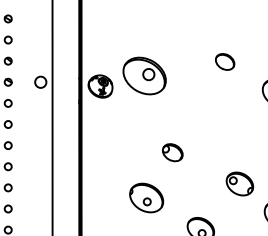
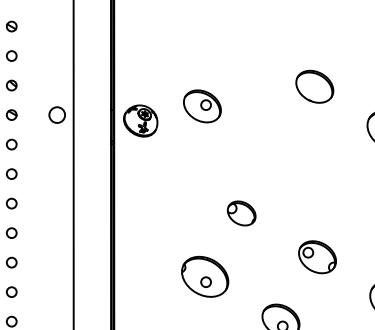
part: (224, 61) -> (314, 86), size x1.43
part: (144, 76) -> (202, 106), size x0.62
part: (239, 184) -> (317, 257), moved

